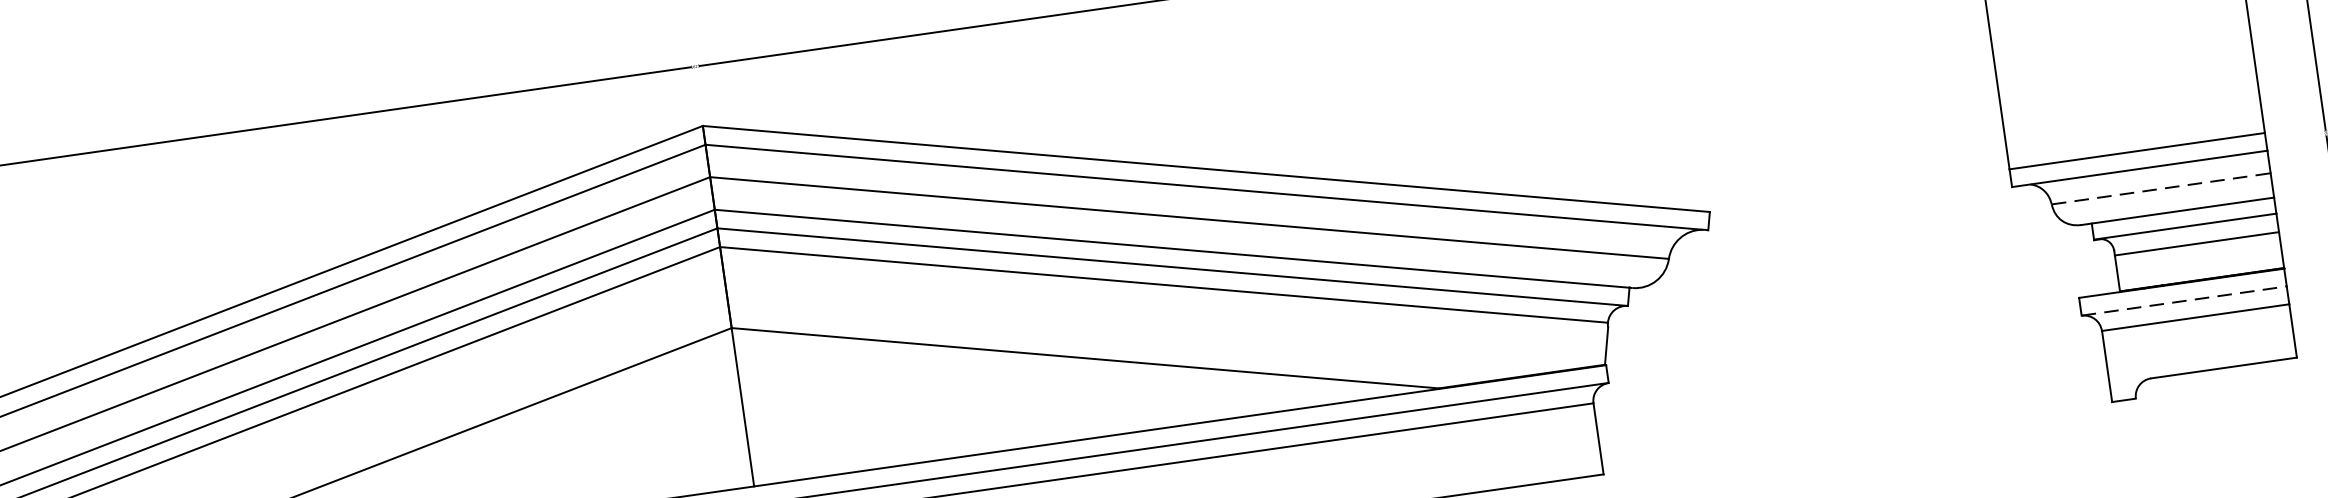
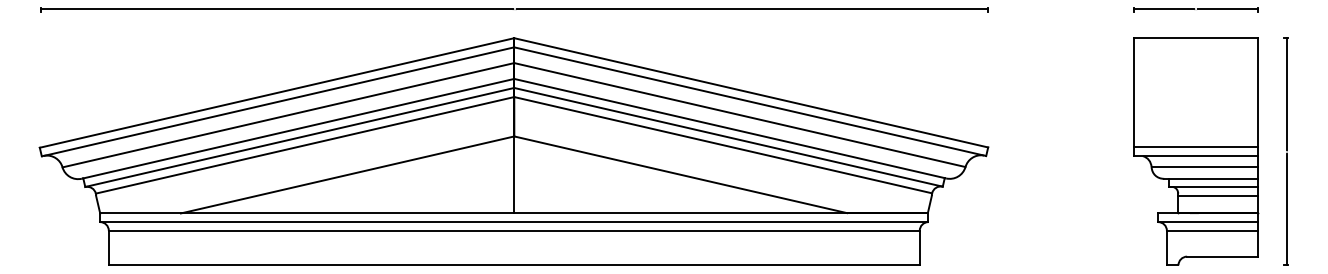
line: (2162, 189) -> (1205, 167), dashed -> solid
line: (2185, 301) -> (1208, 222), dashed -> solid

